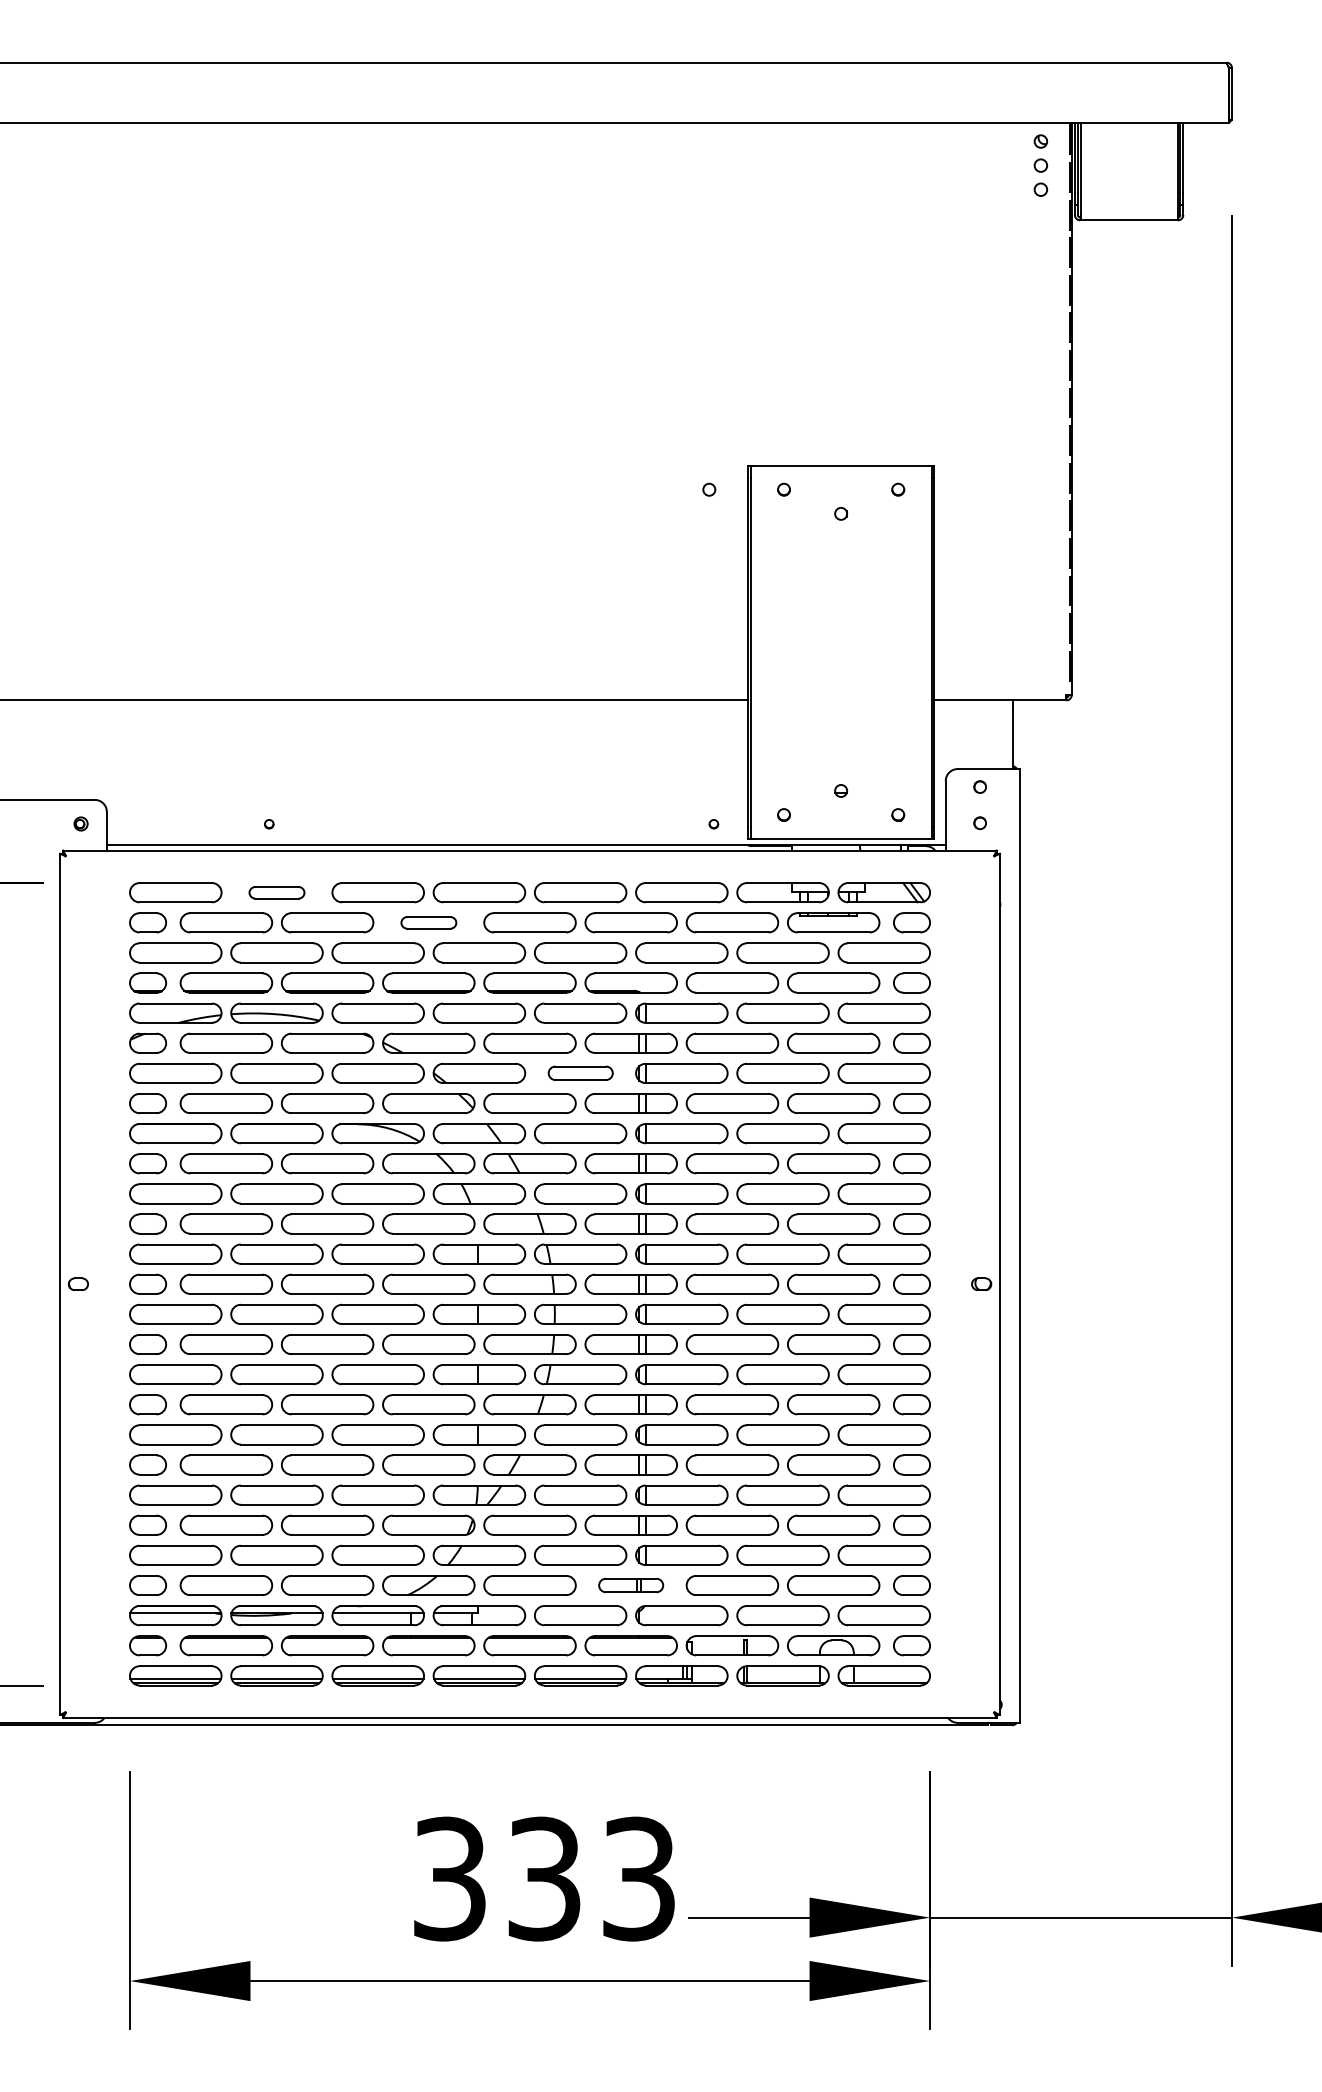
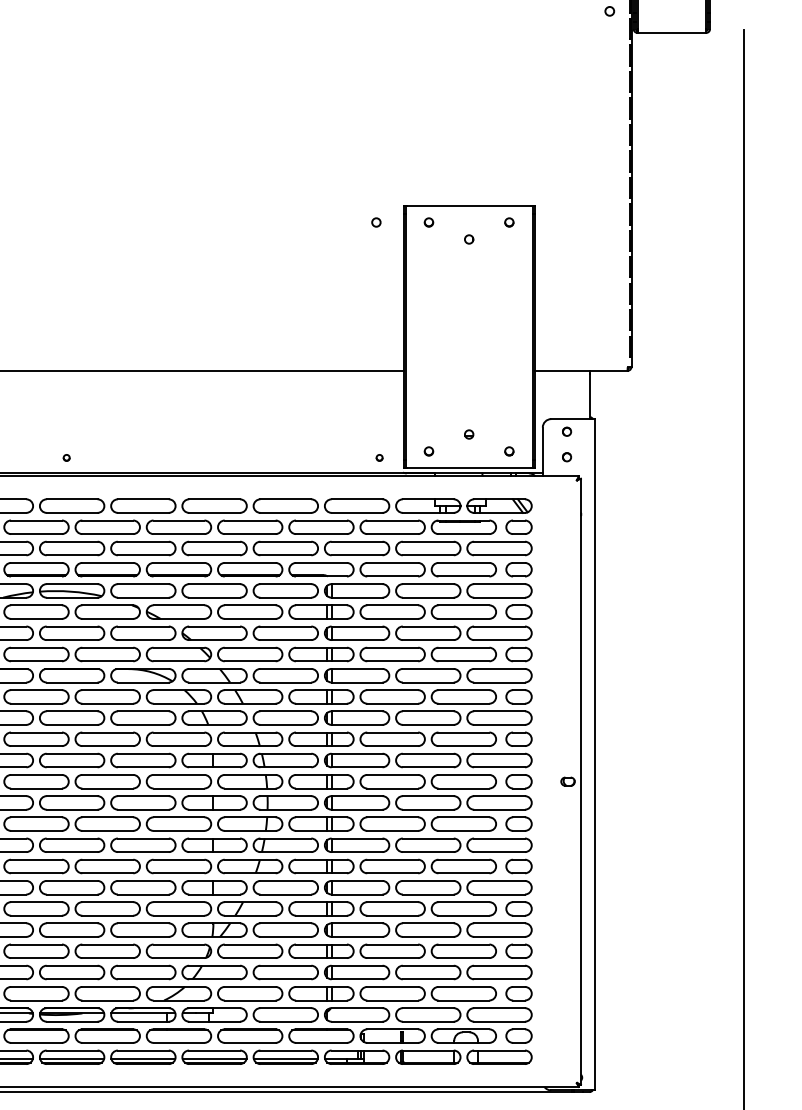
part: (276, 892) -> (71, 505), size x1.67
part: (428, 922) -> (178, 527), size x1.67
part: (580, 1072) -> (285, 632), size x1.43
part: (630, 1585) -> (320, 993), size x1.43

